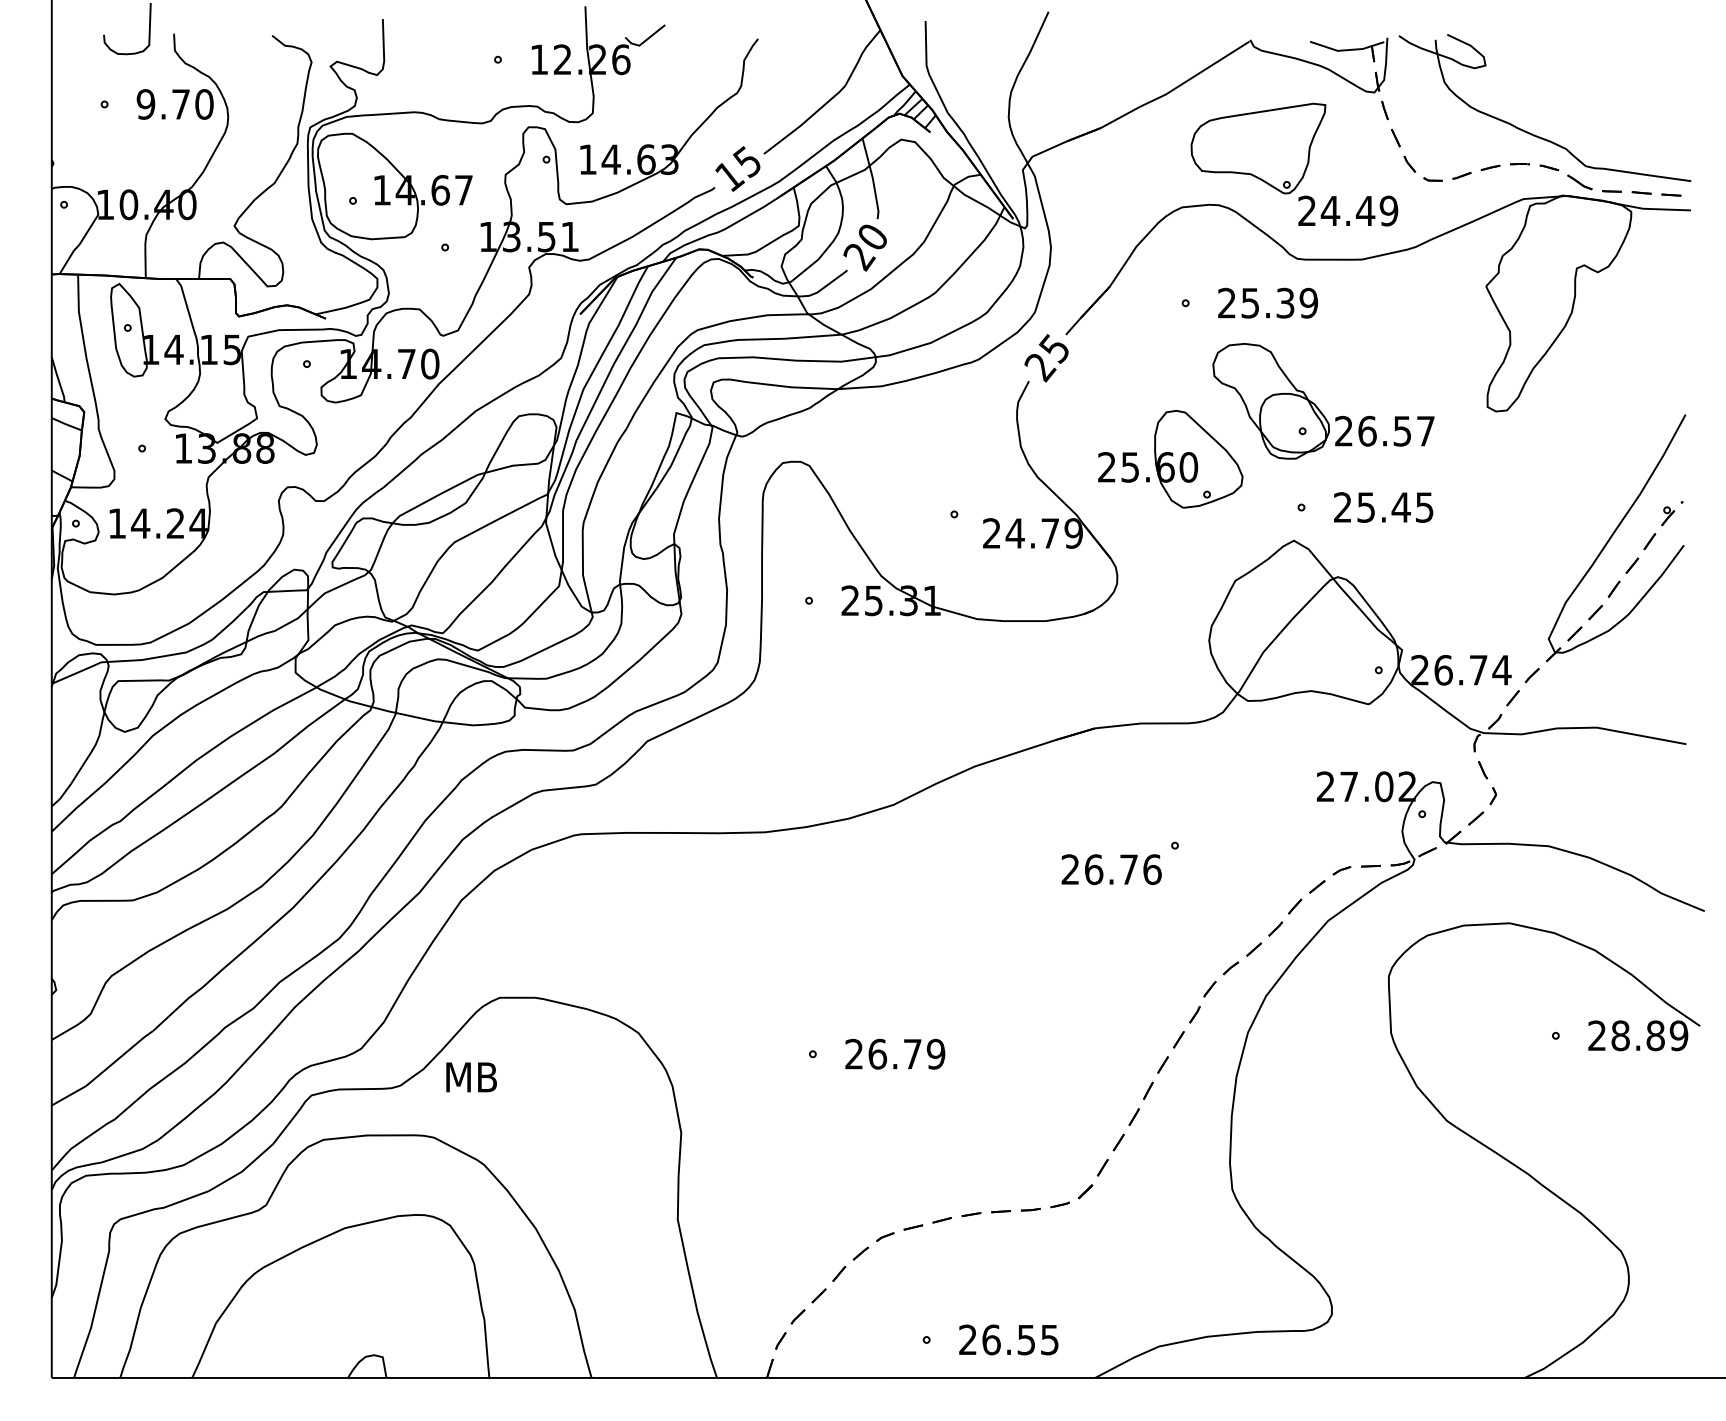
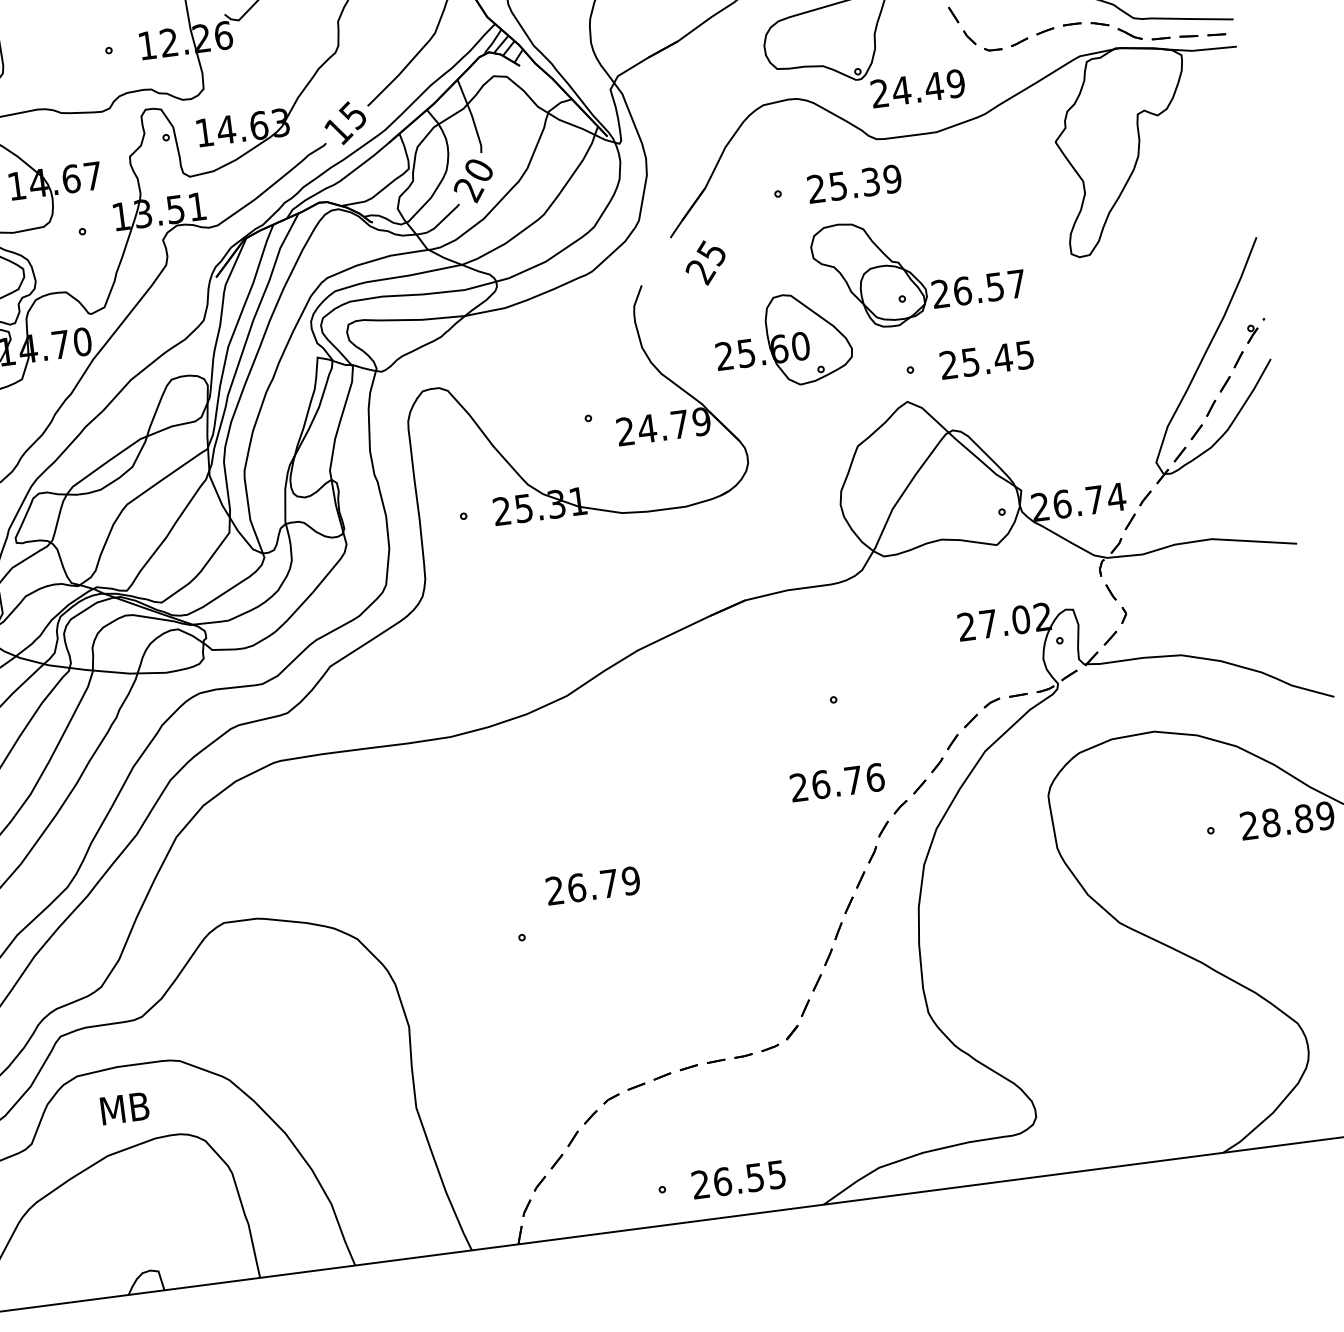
text: (1046, 358) -> (705, 263), moved
text: (1111, 869) -> (837, 782), moved
text: (895, 1053) -> (593, 885), moved
text: (471, 1077) -> (124, 1108), moved

